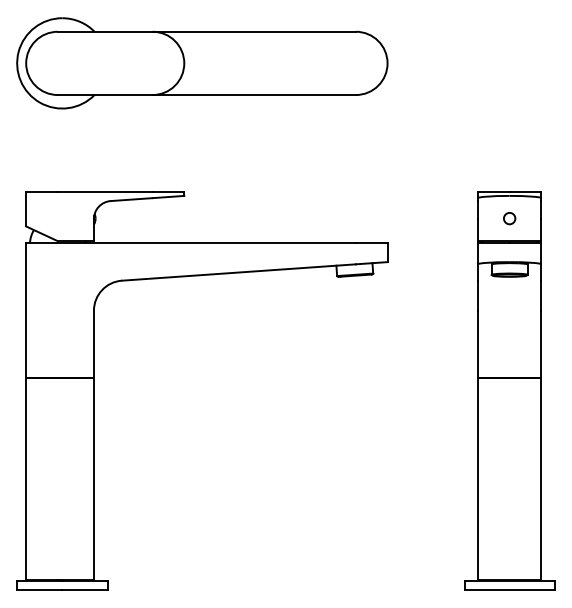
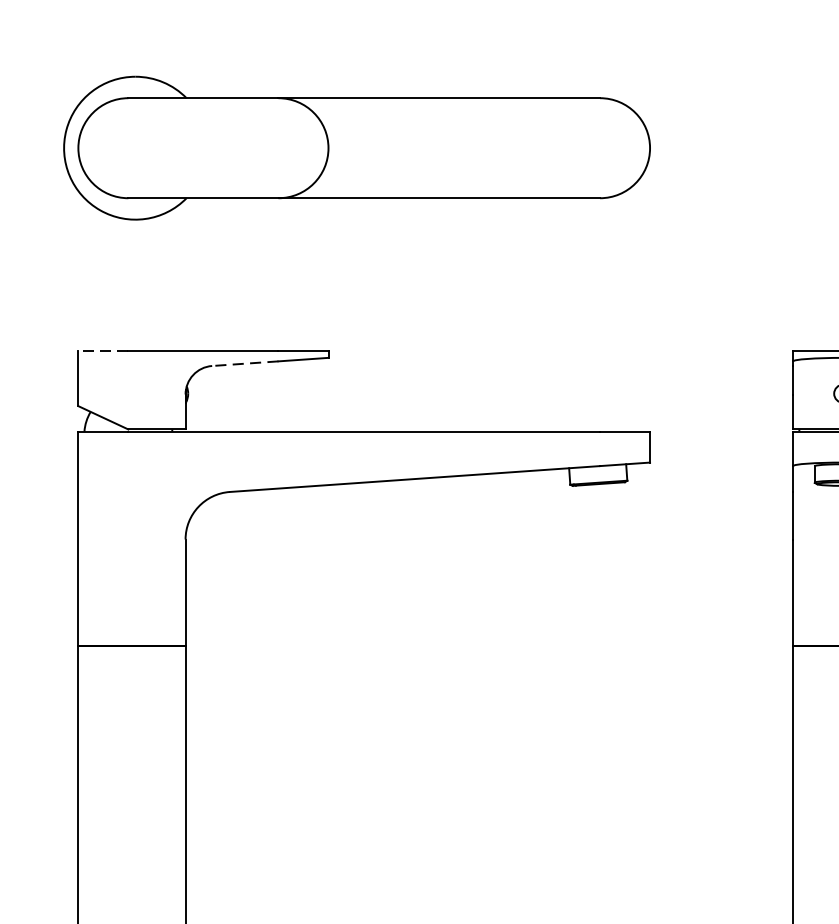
line: (42, 191) -> (104, 350), solid -> dashed
line: (131, 199) -> (244, 363), solid -> dashed

